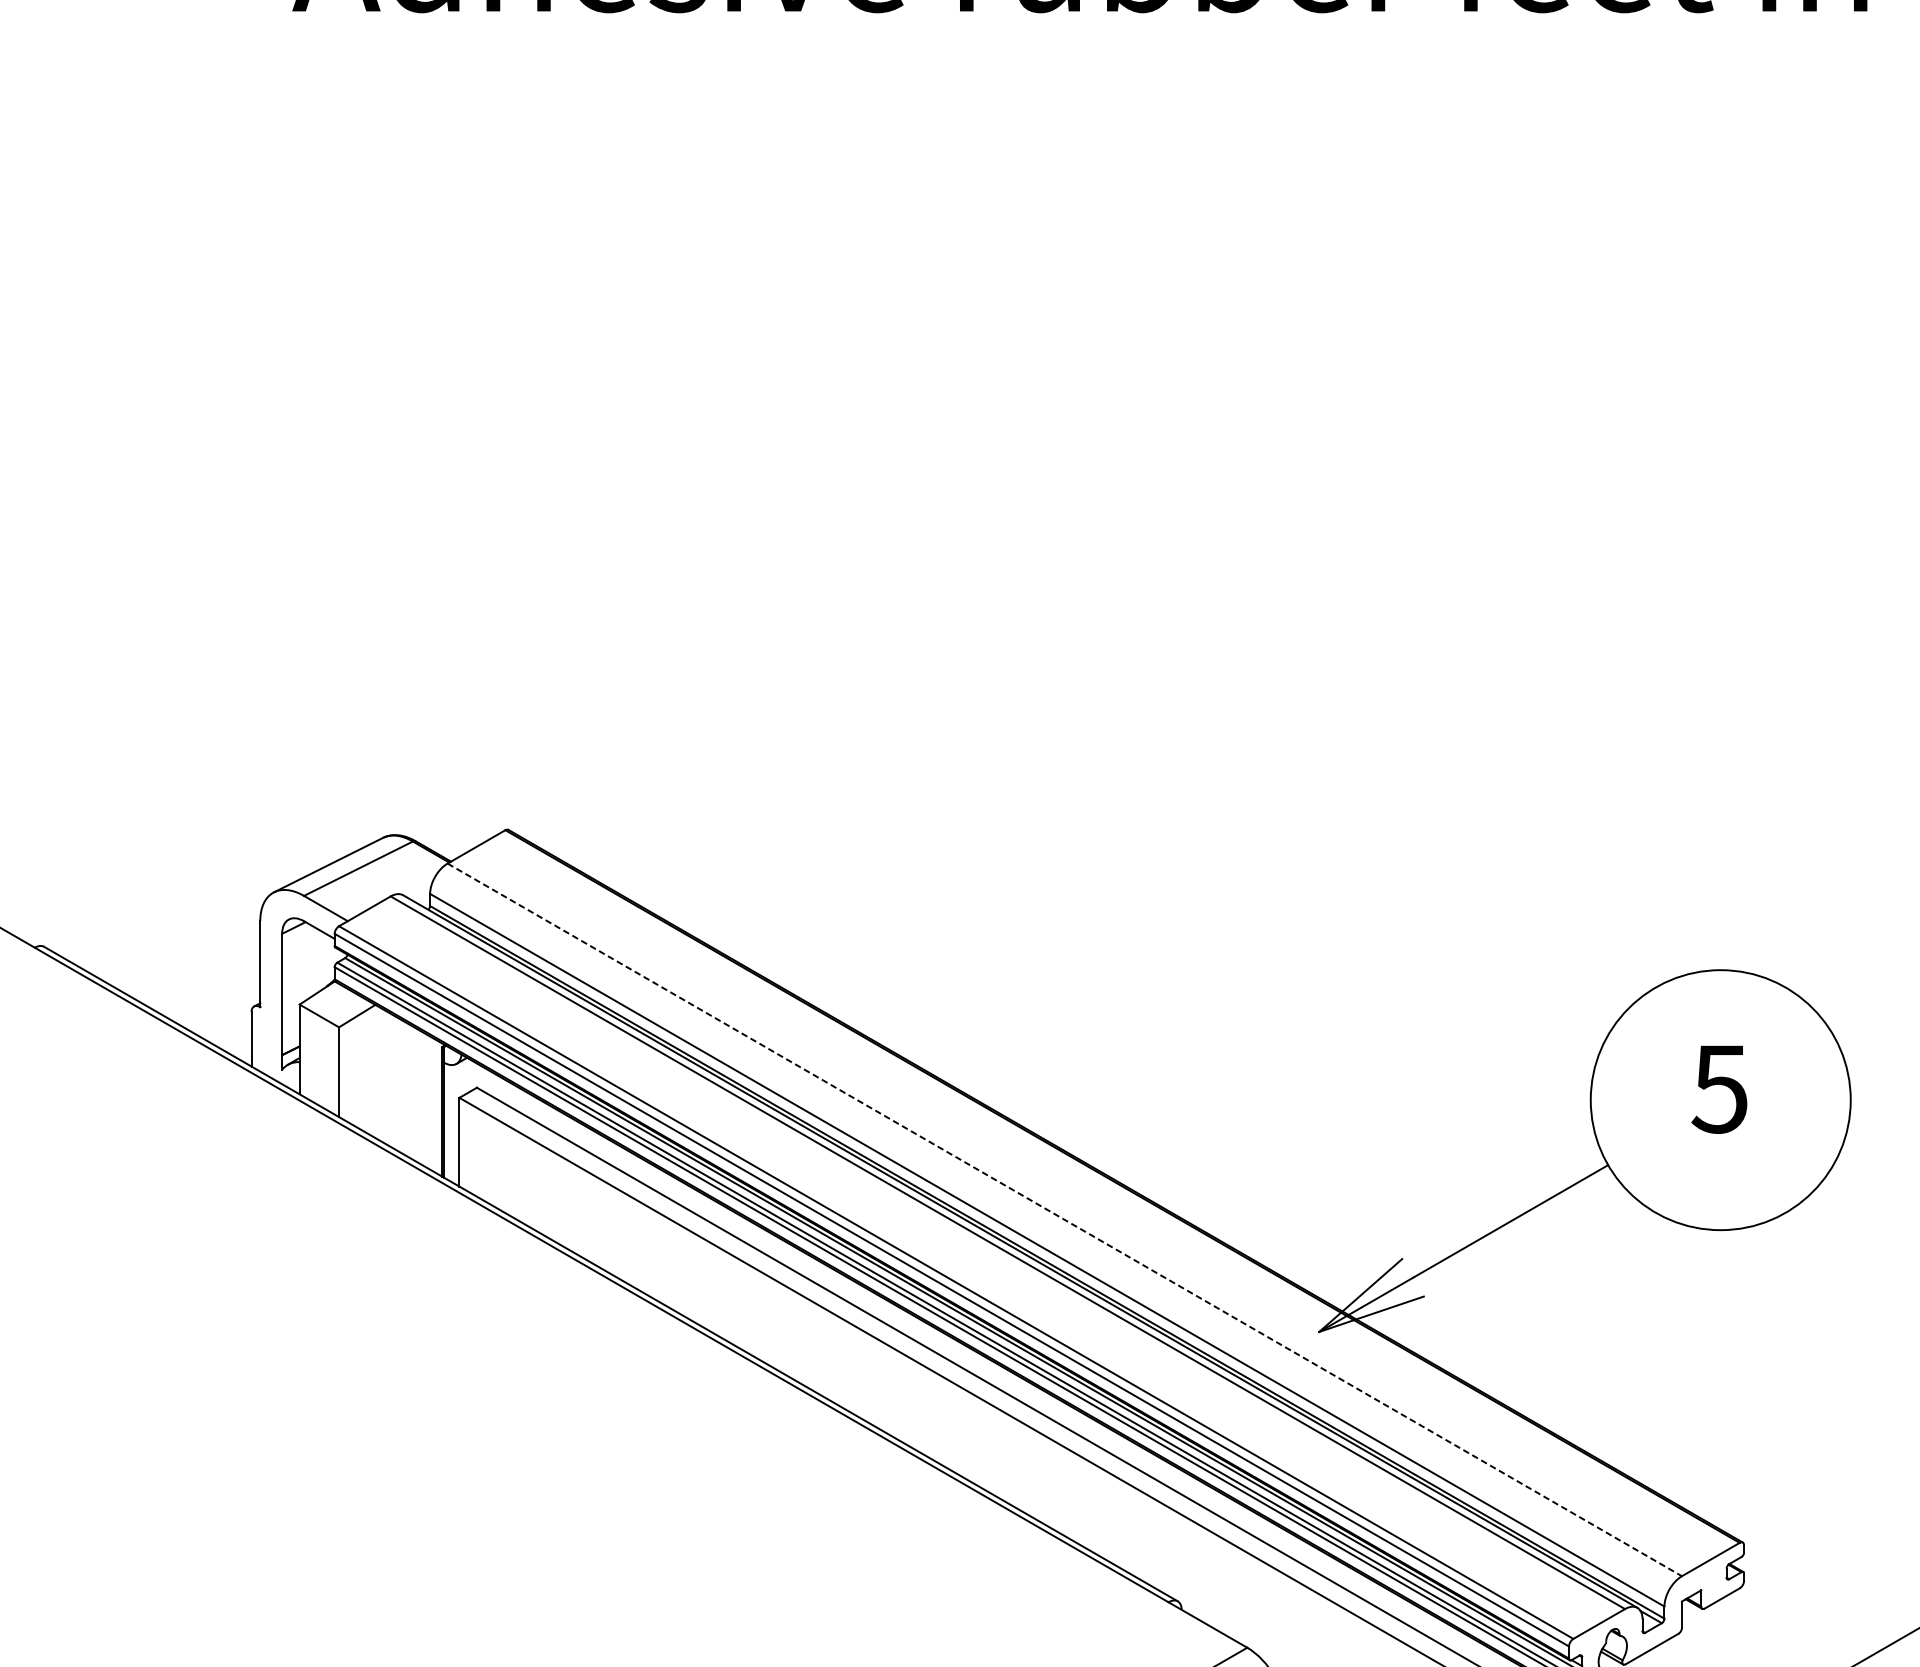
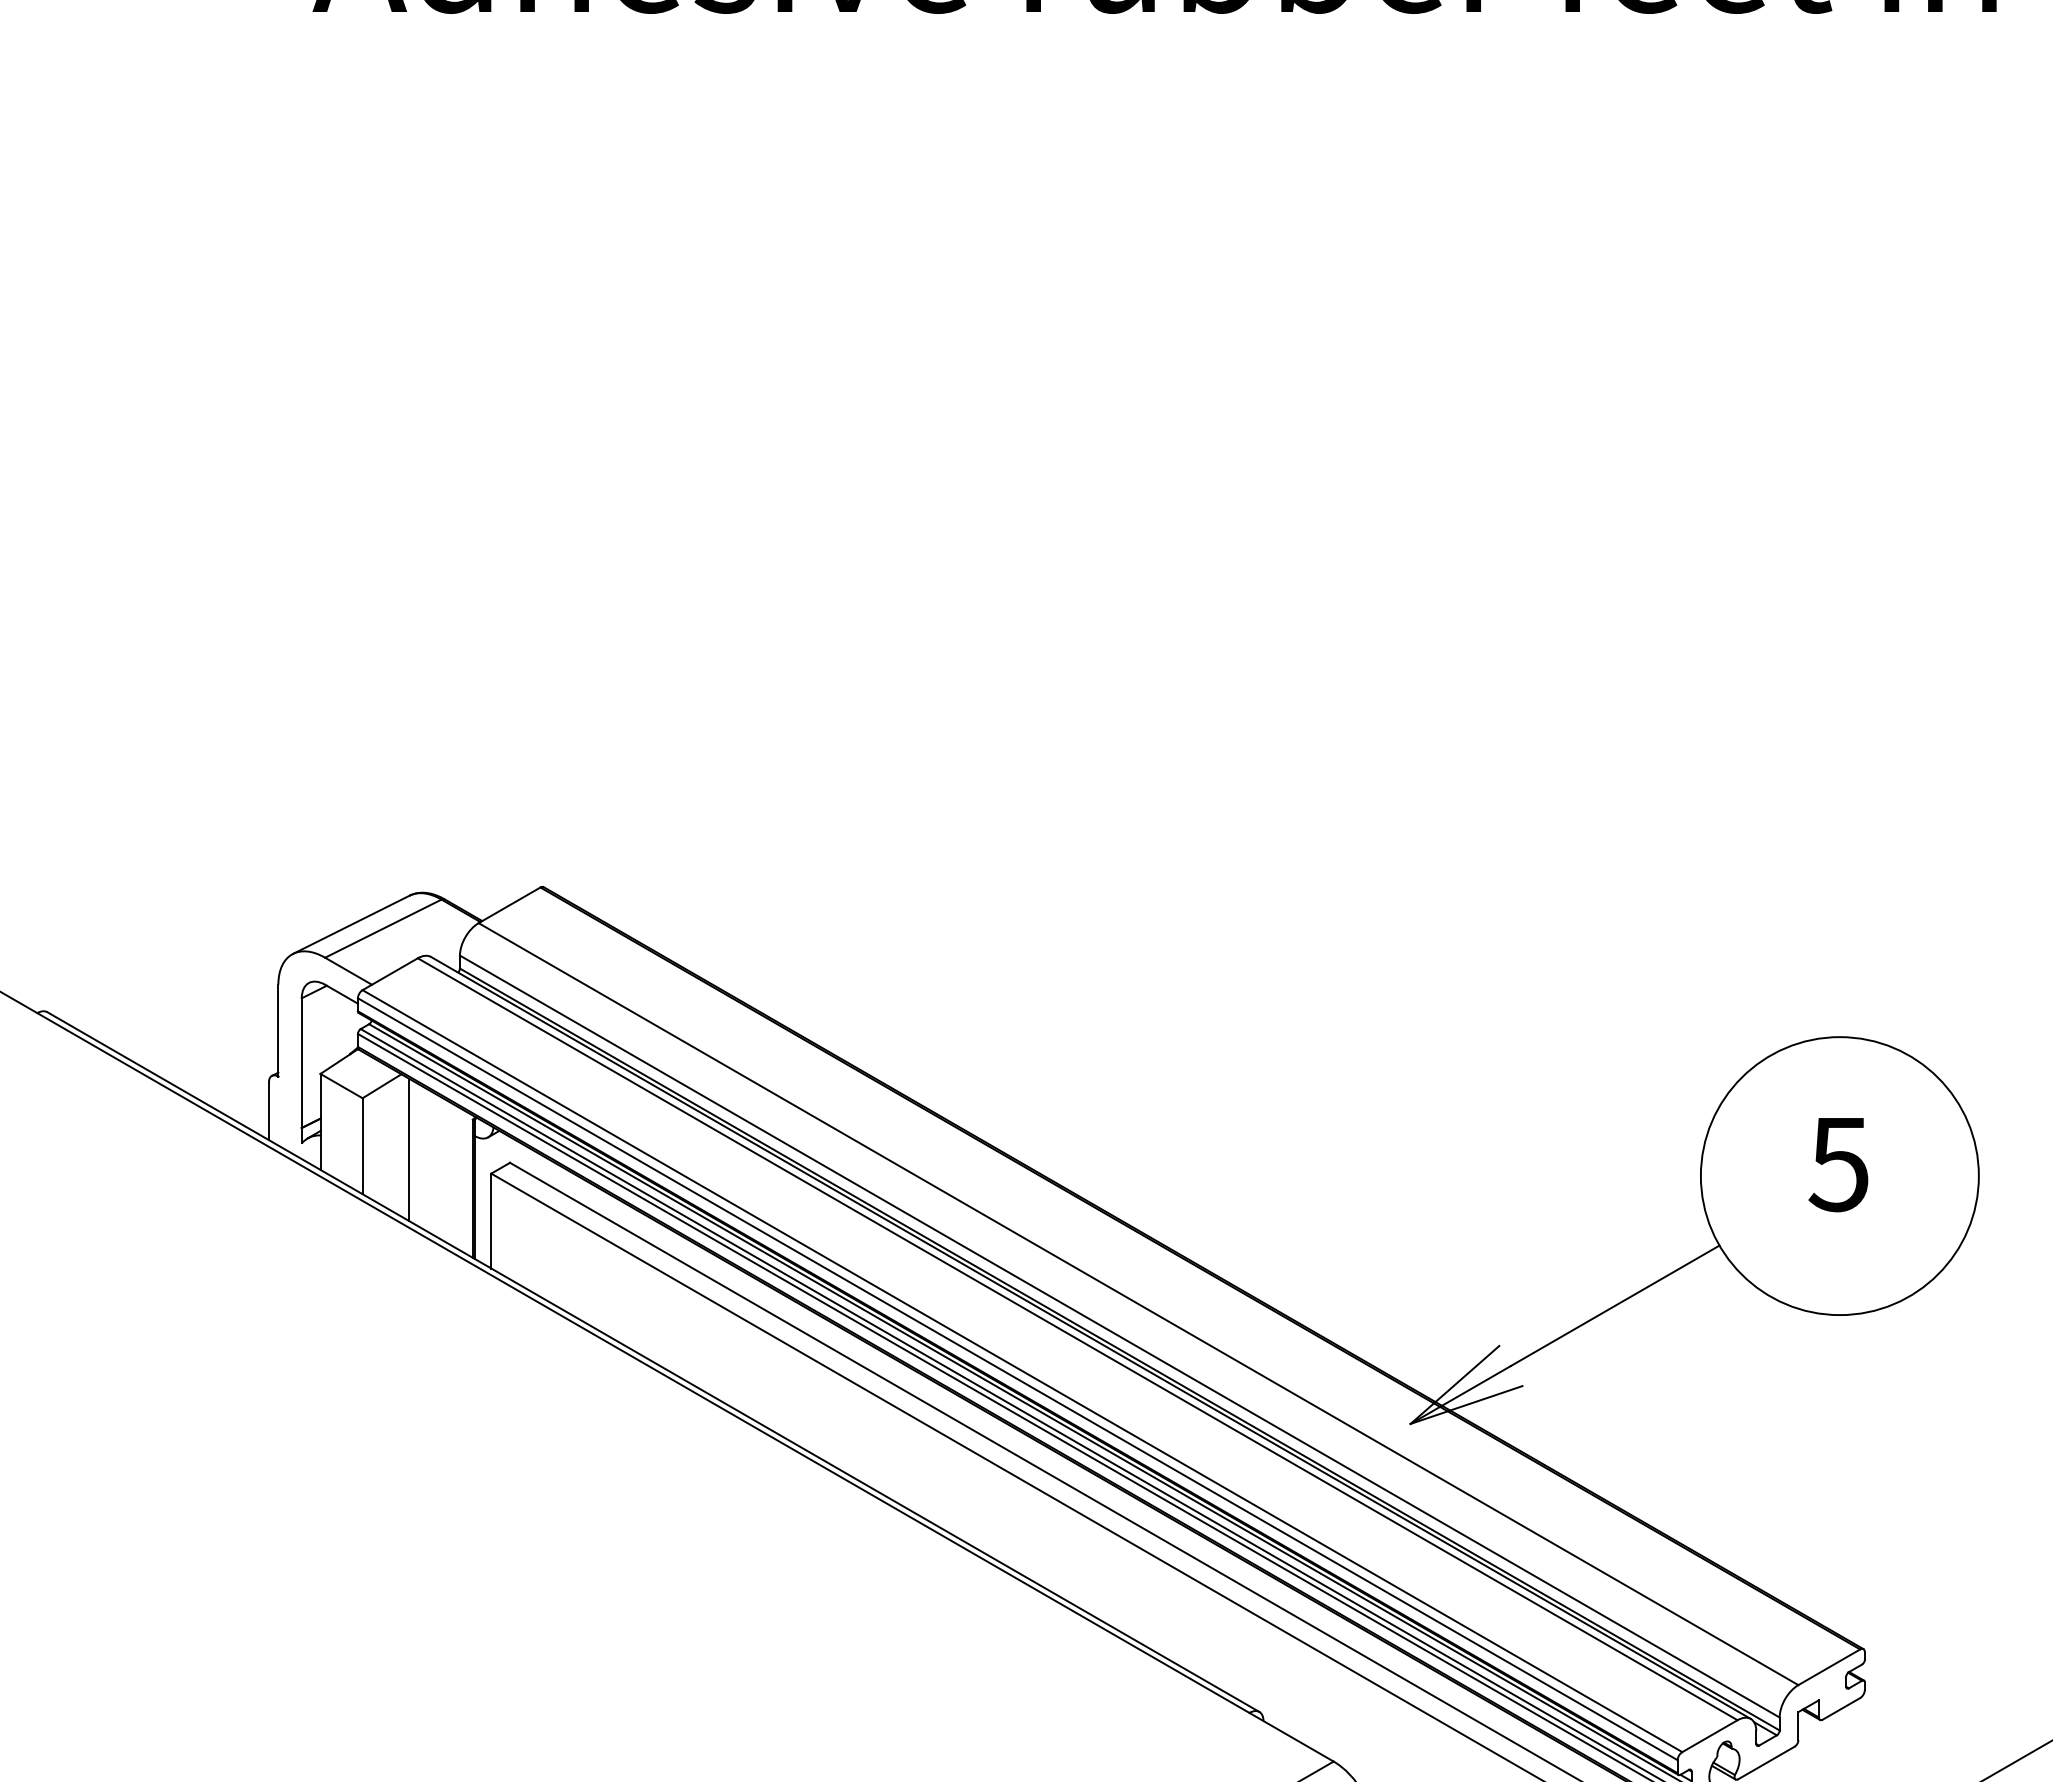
line: (382, 1075) -> (409, 1149), added
line: (1064, 1220) -> (1138, 1304), dashed -> solid

